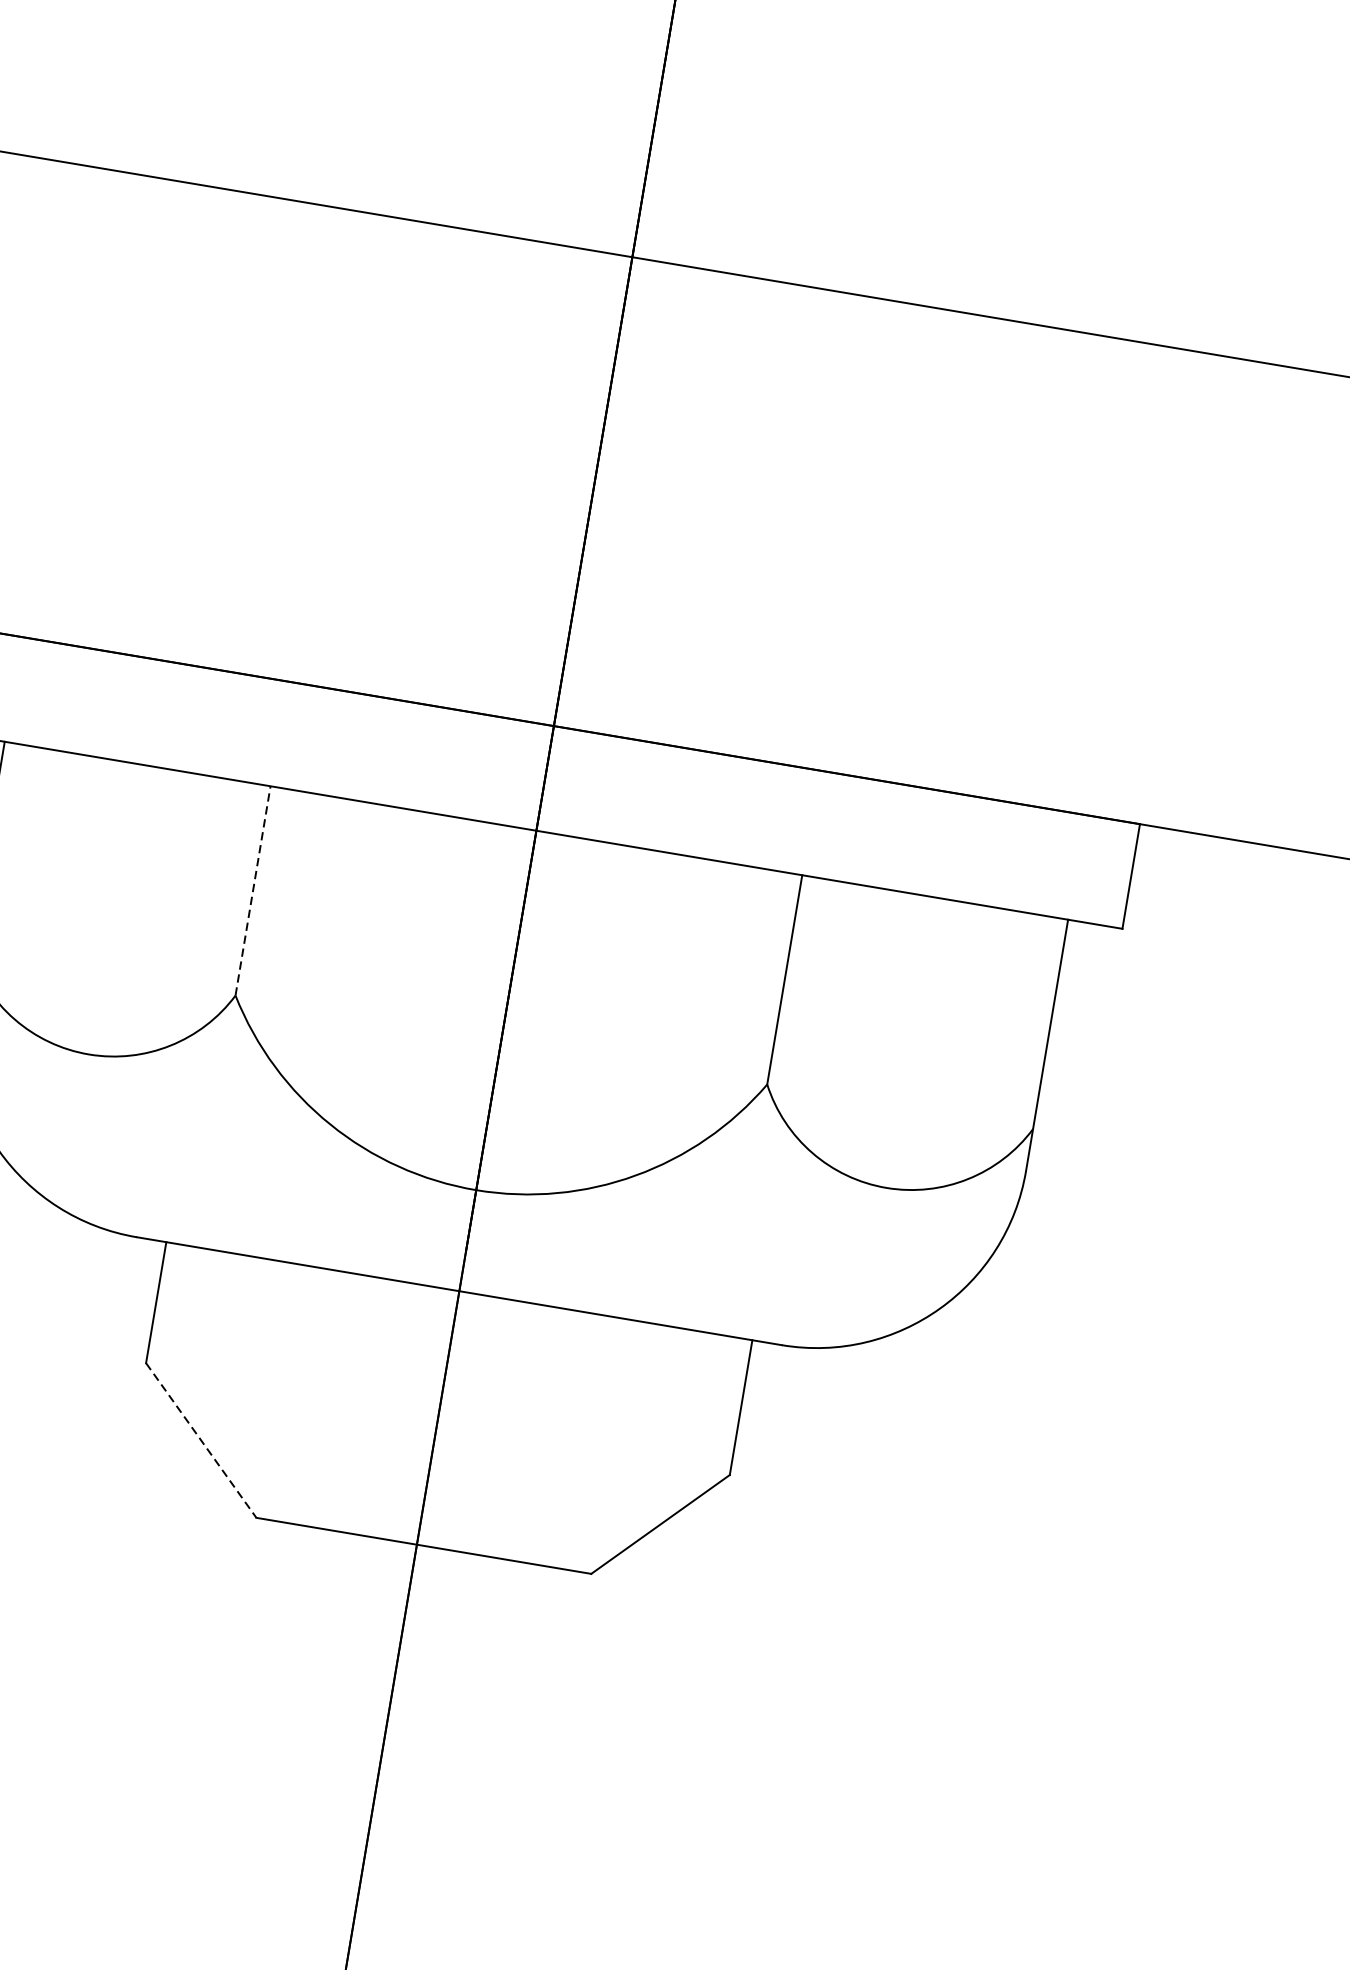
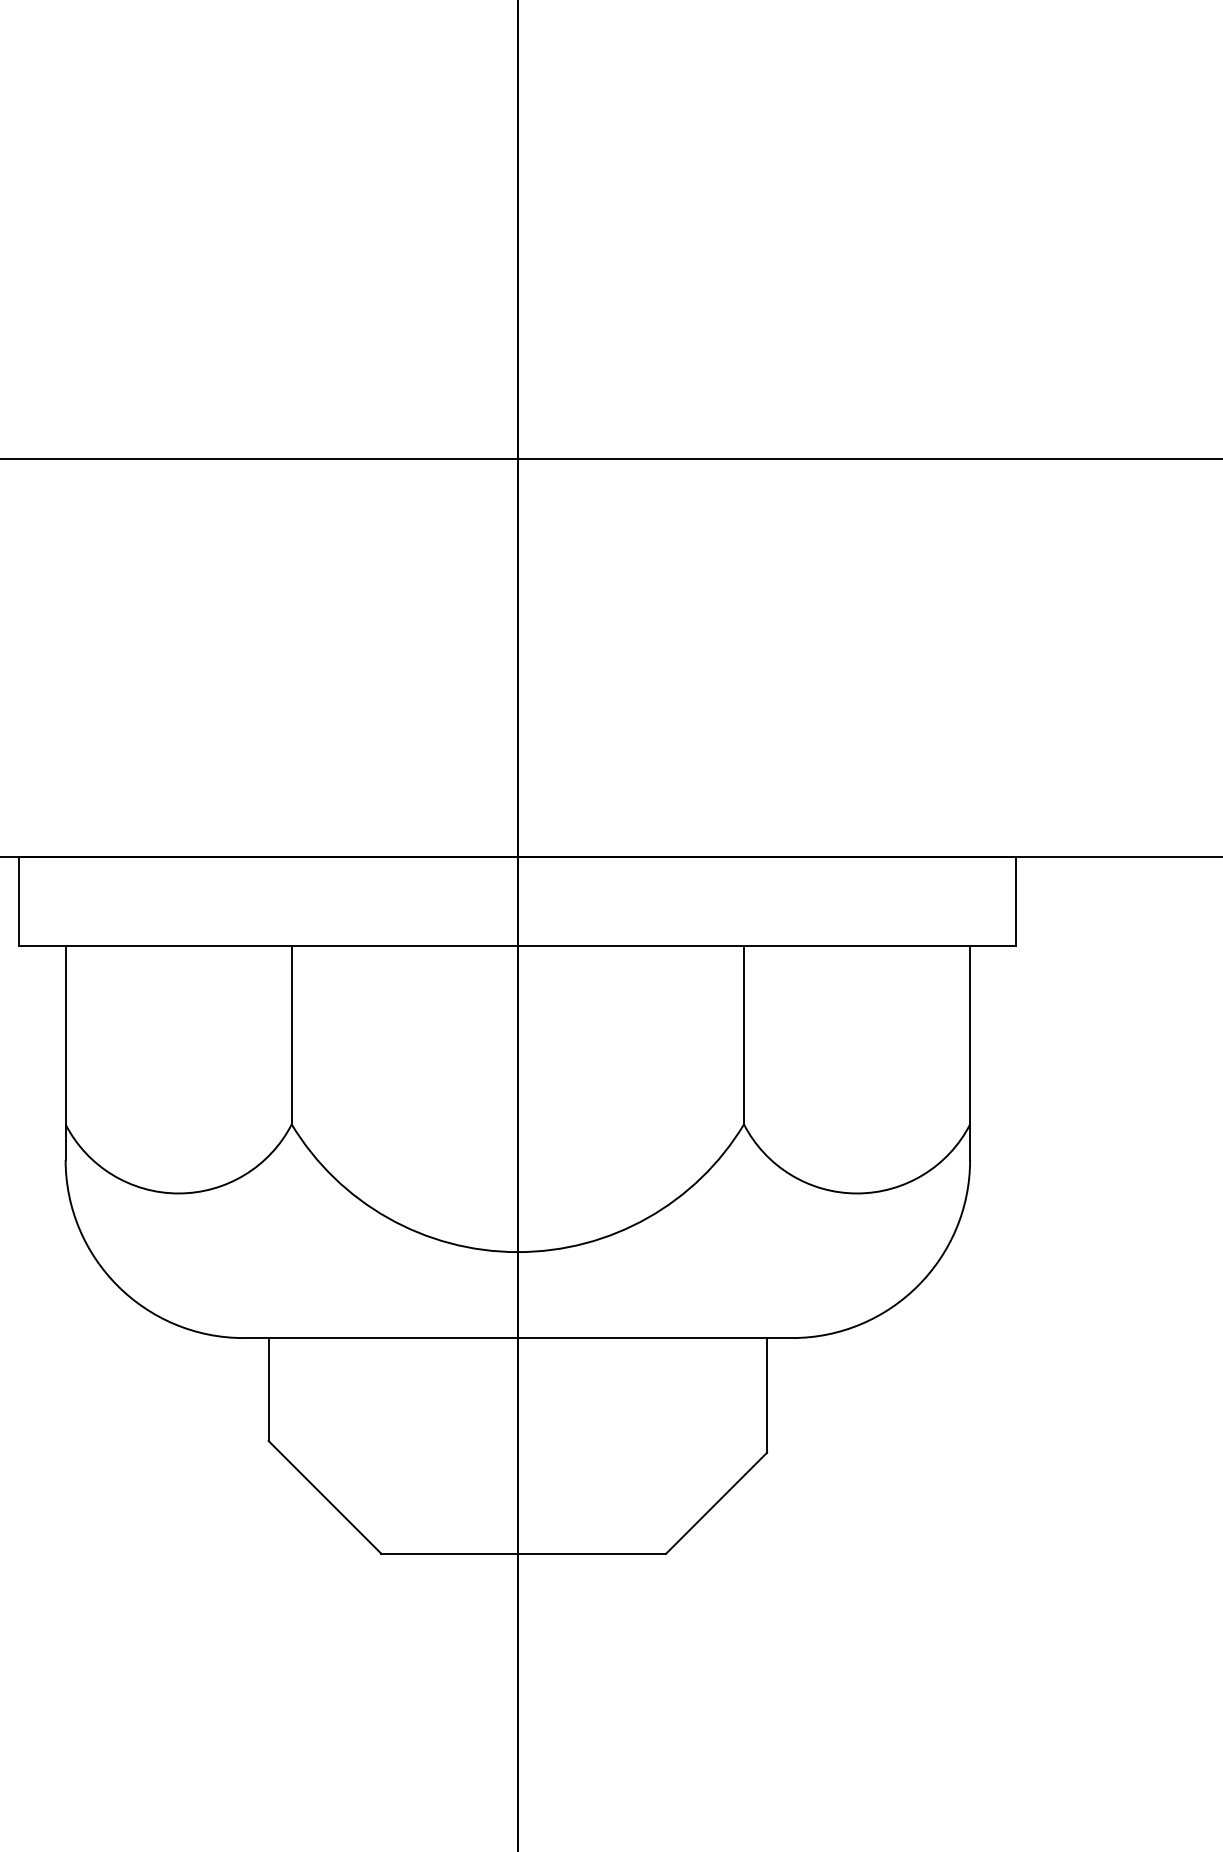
line: (252, 889) -> (291, 1034), dashed -> solid
line: (200, 1440) -> (324, 1497), dashed -> solid

